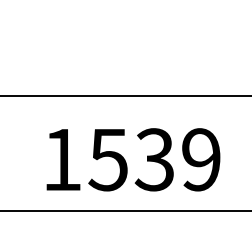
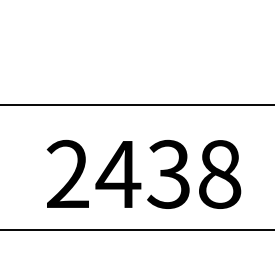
text: (131, 158) -> (143, 173), 1539 -> 2438

